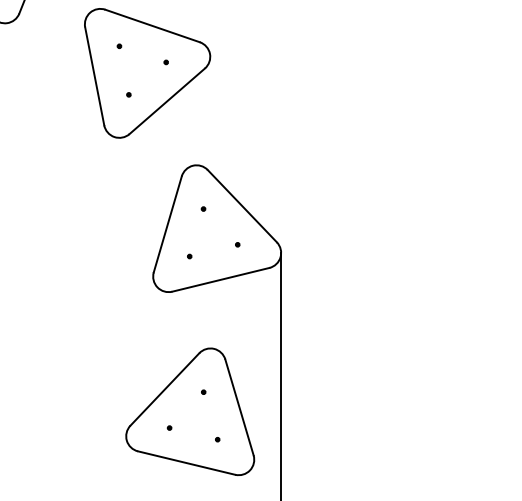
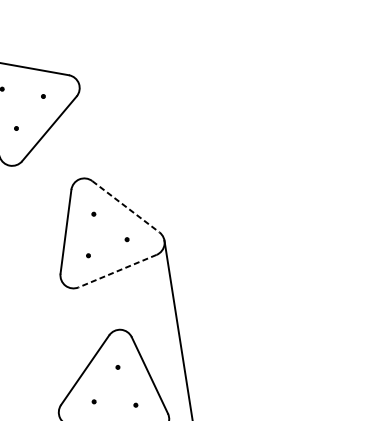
line: (242, 206) -> (126, 207), solid -> dashed
line: (220, 279) -> (117, 270), solid -> dashed

